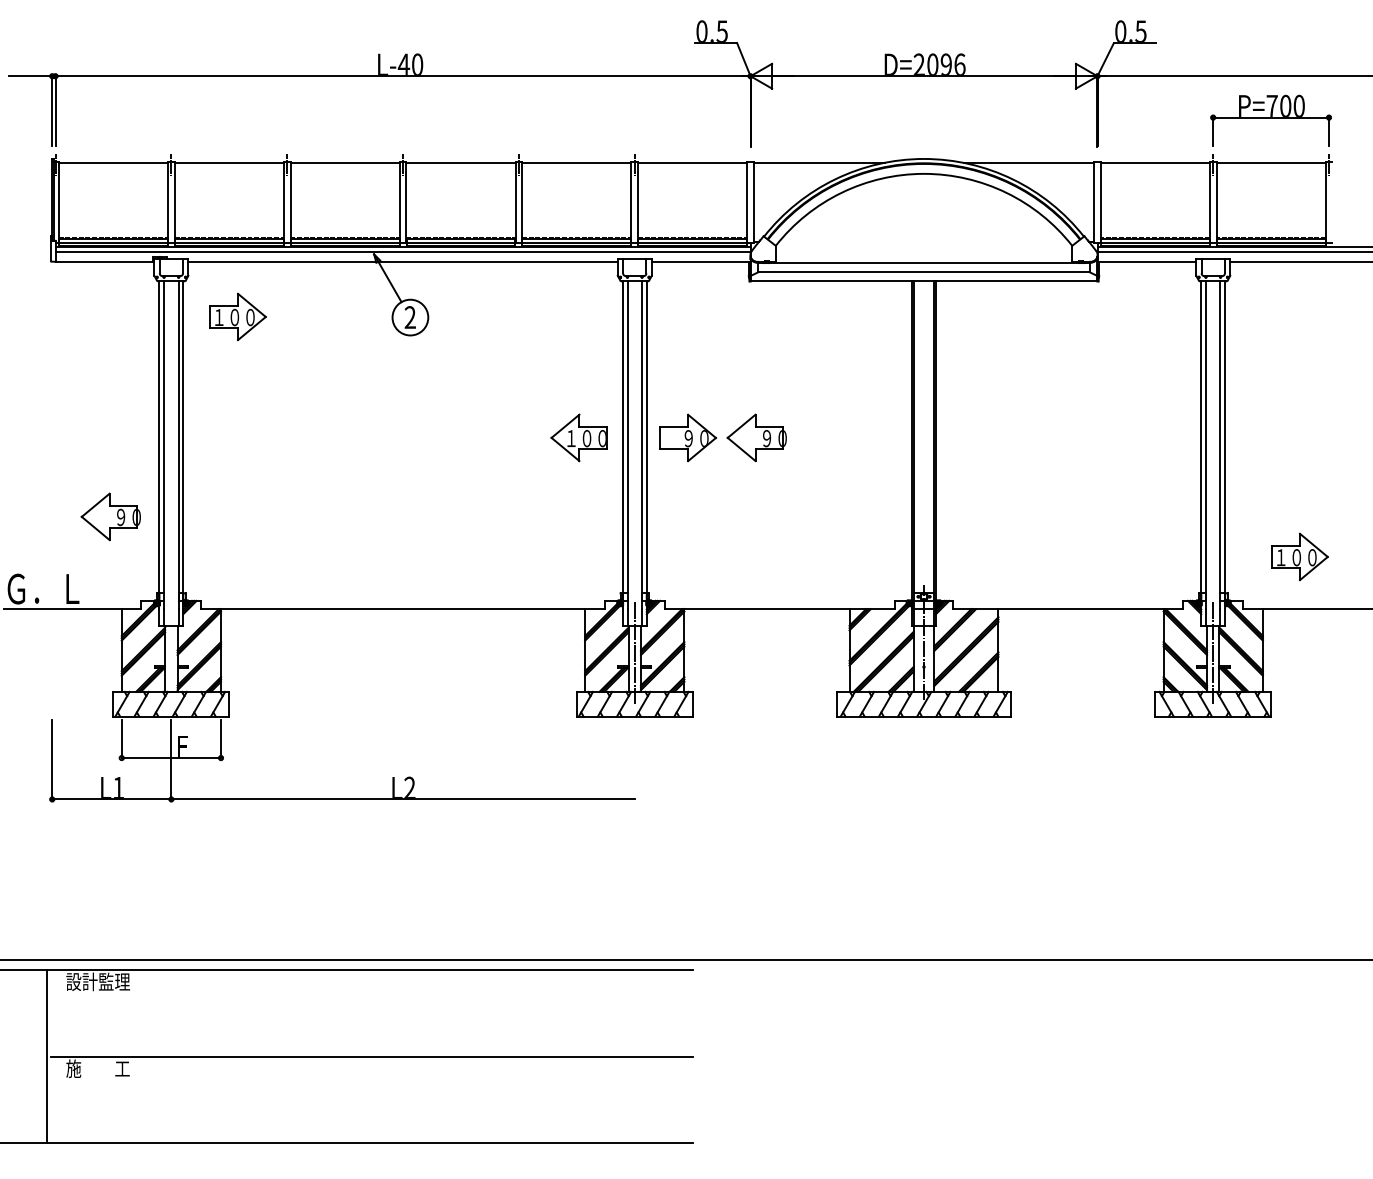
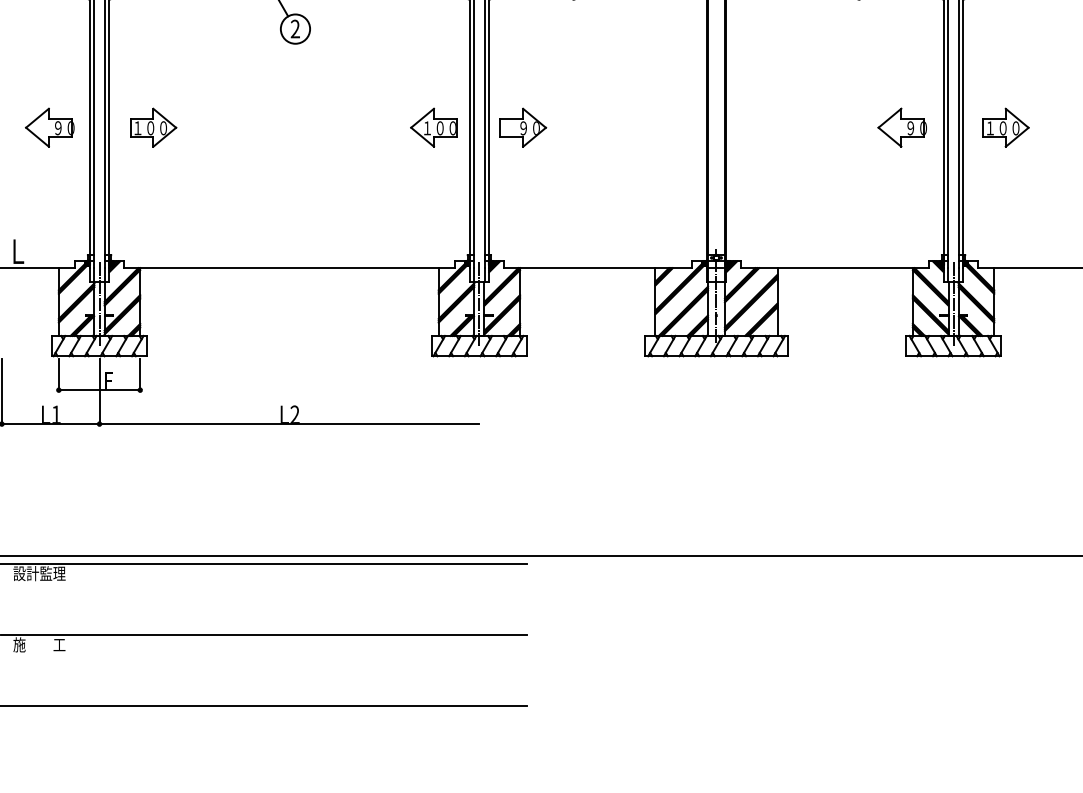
part: (237, 316) -> (152, 127), moved
part: (756, 437) -> (902, 127), moved
part: (110, 516) -> (49, 127), moved
part: (1299, 556) -> (1005, 127), moved
line: (171, 652) -> (99, 303), added

